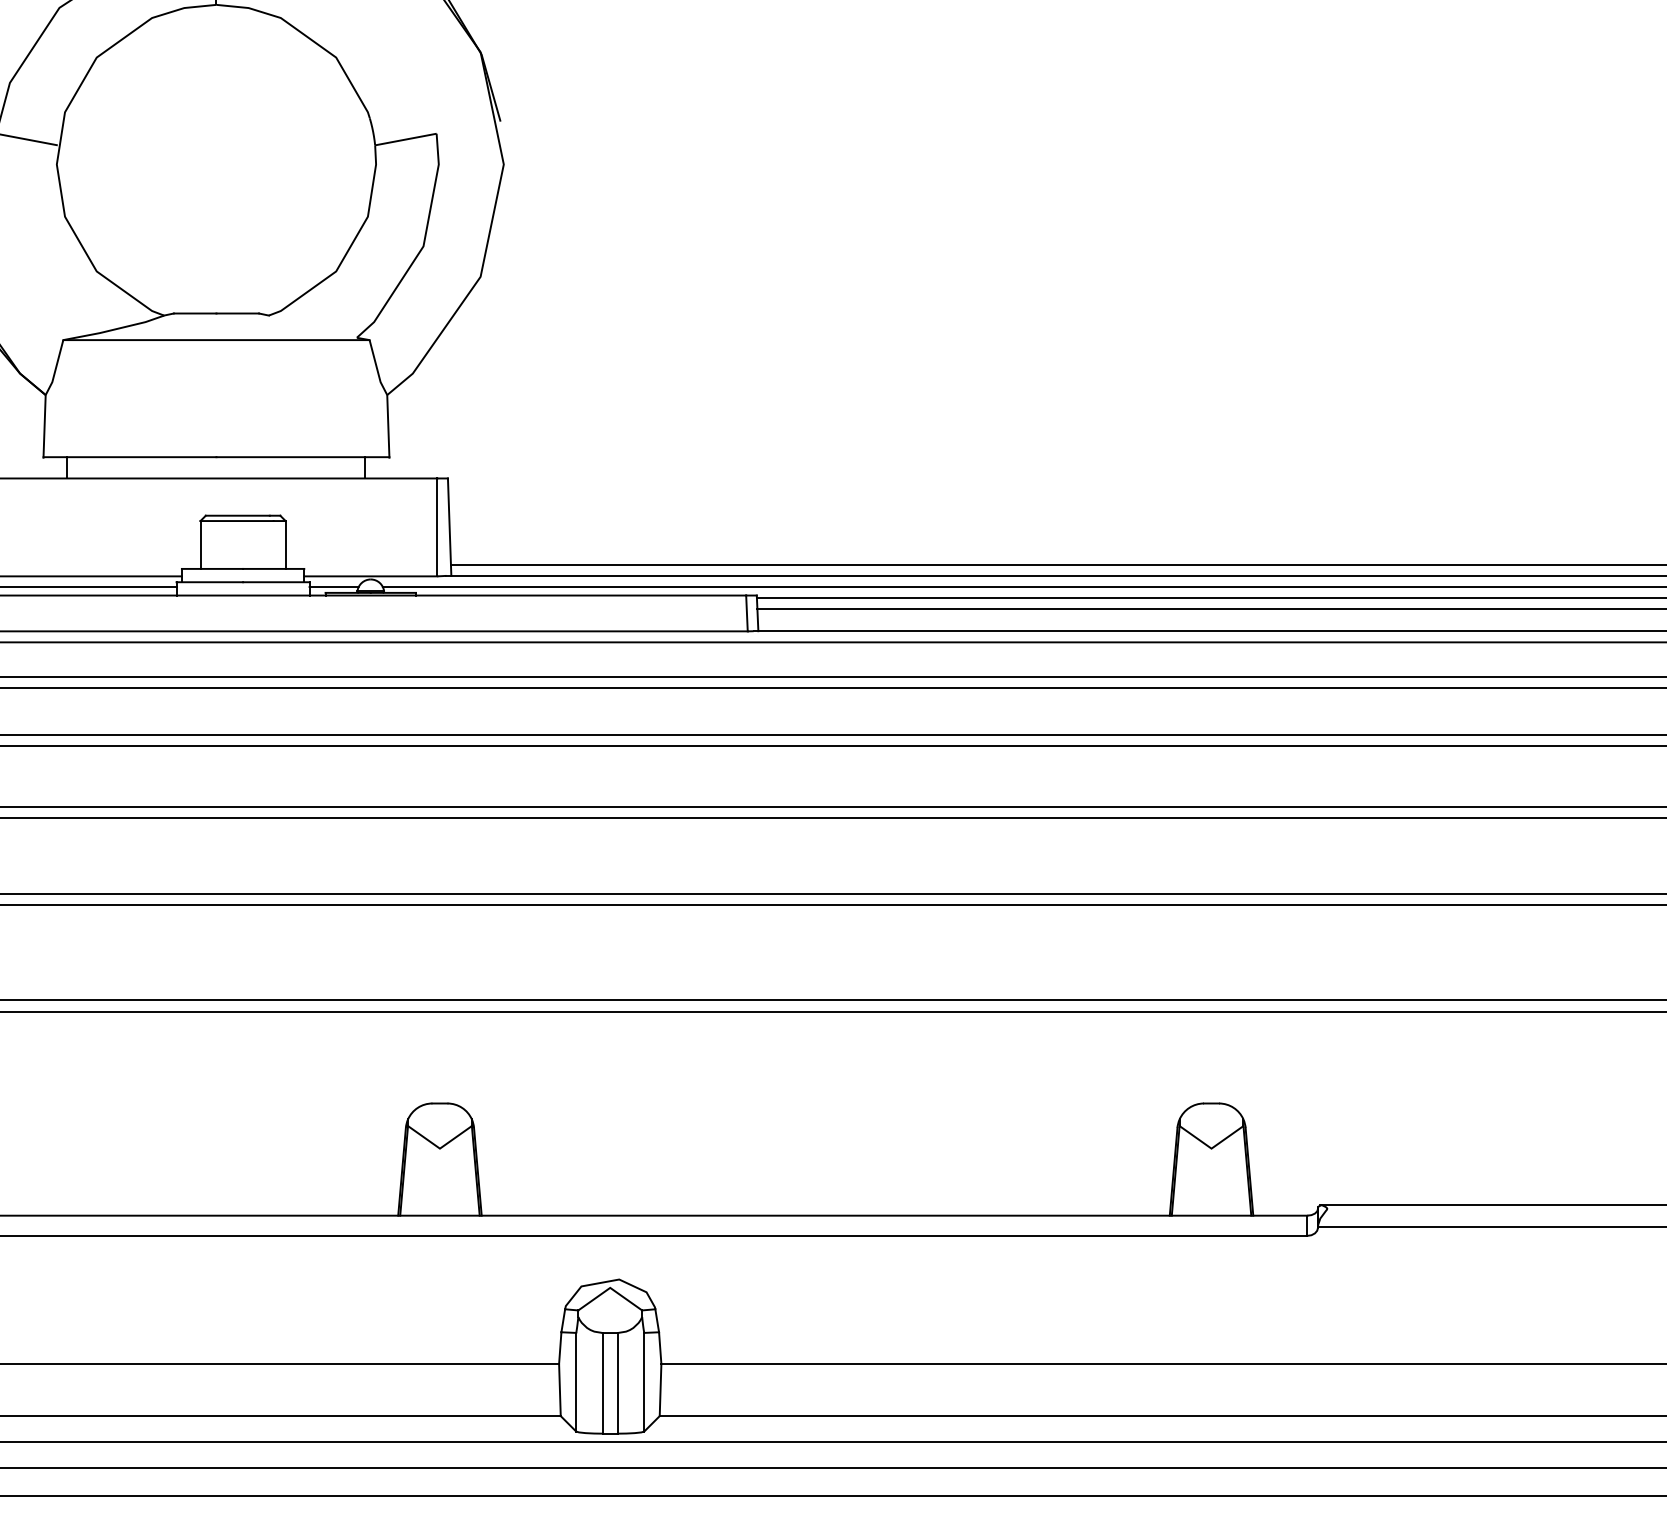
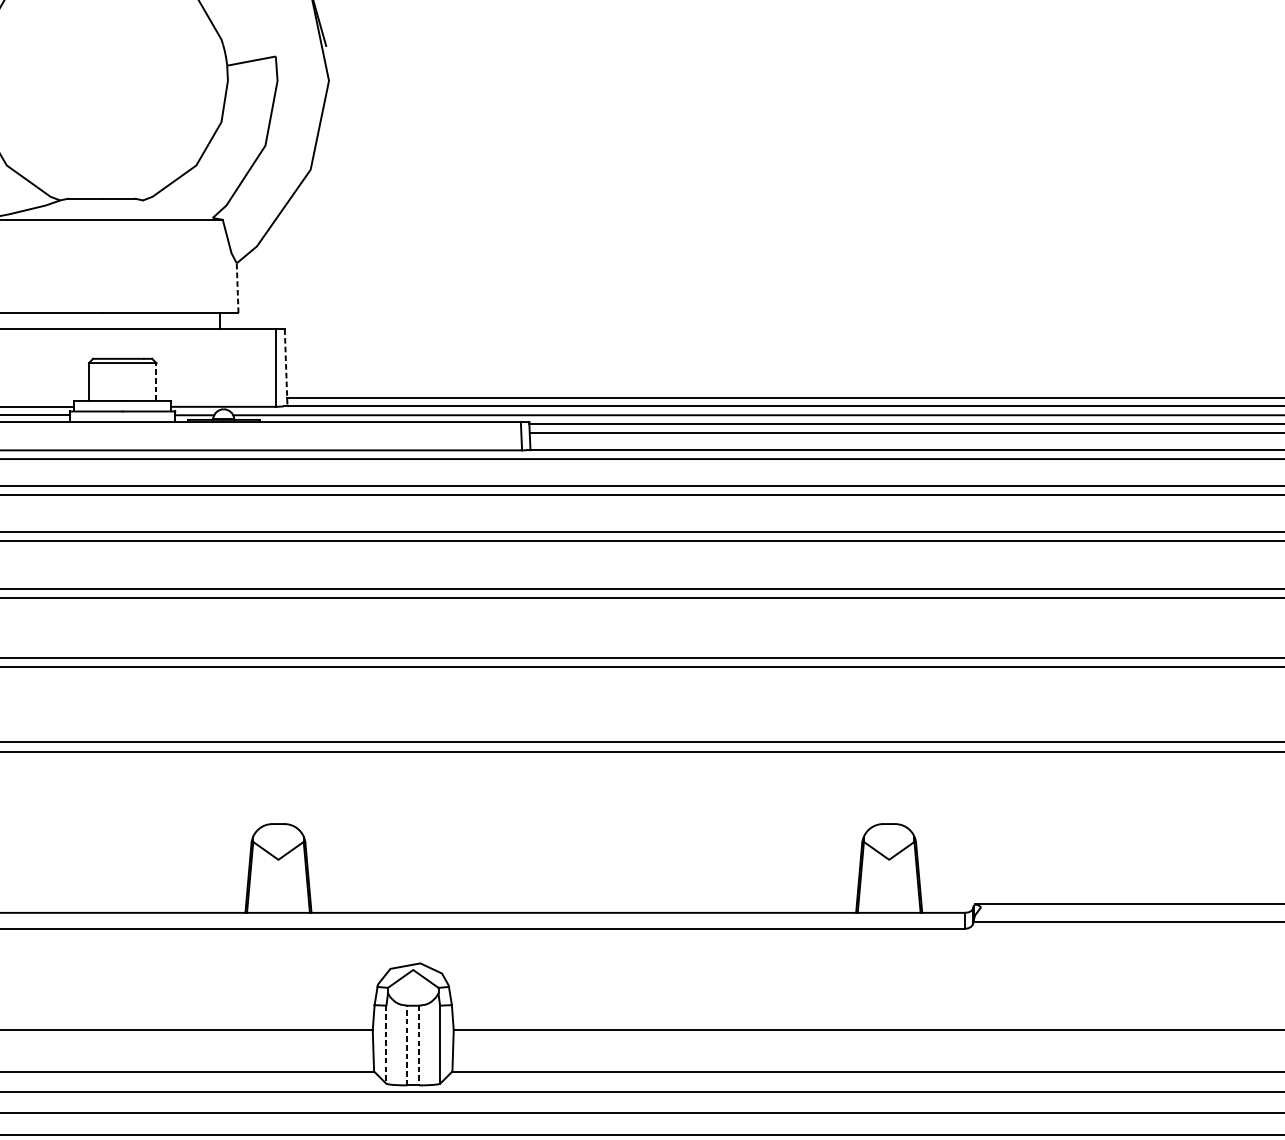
line: (388, 425) -> (237, 287), solid -> dashed
line: (449, 527) -> (286, 368), solid -> dashed
line: (285, 544) -> (156, 381), solid -> dashed
line: (576, 1382) -> (386, 1044), solid -> dashed
line: (602, 1382) -> (407, 1044), solid -> dashed
line: (617, 1383) -> (419, 1045), solid -> dashed

